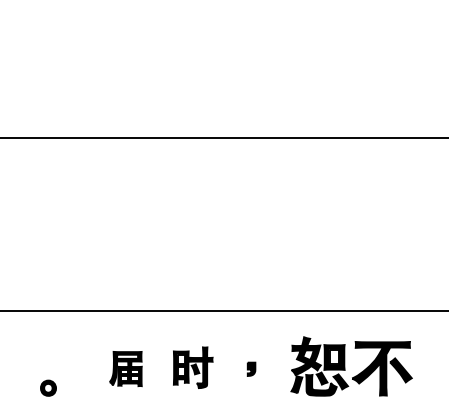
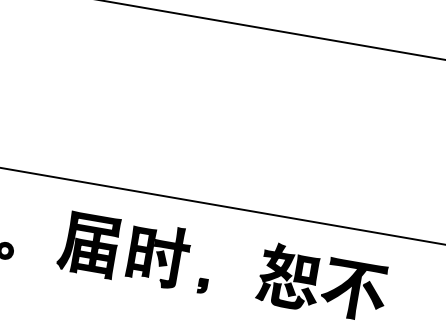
part: (192, 367) -> (157, 255), size x1.43
part: (125, 368) -> (88, 244), size x1.67
part: (251, 368) -> (202, 285), moved

